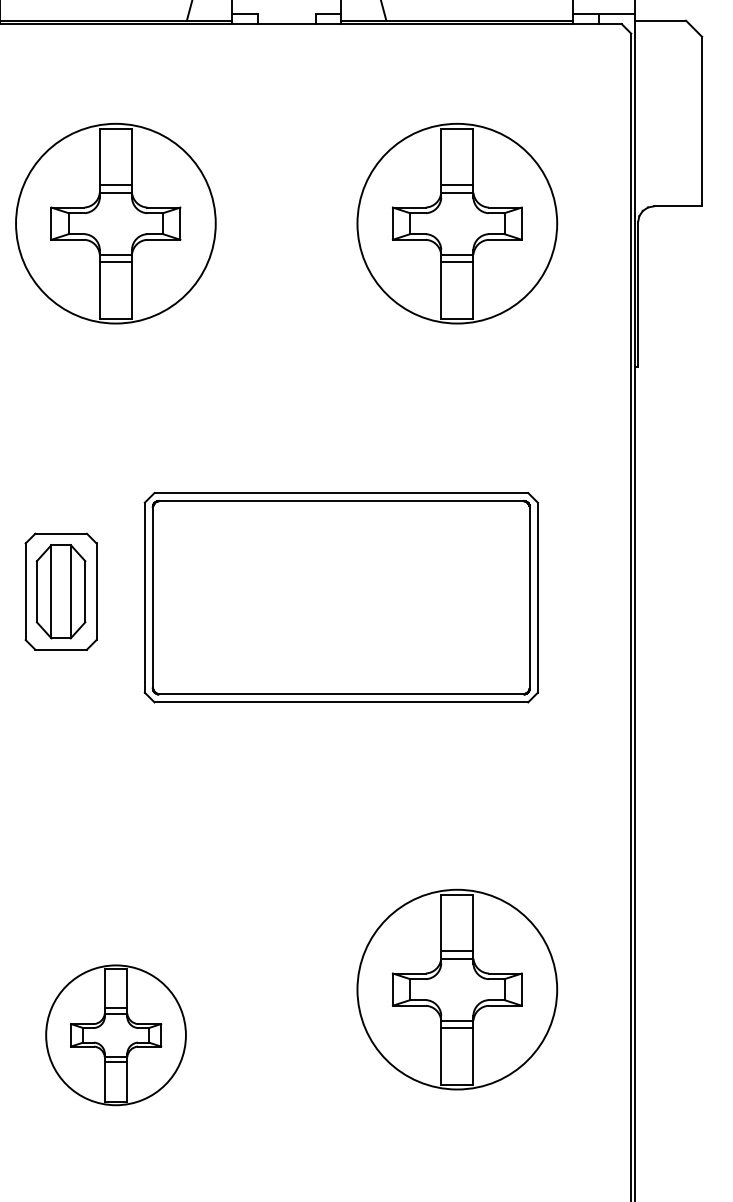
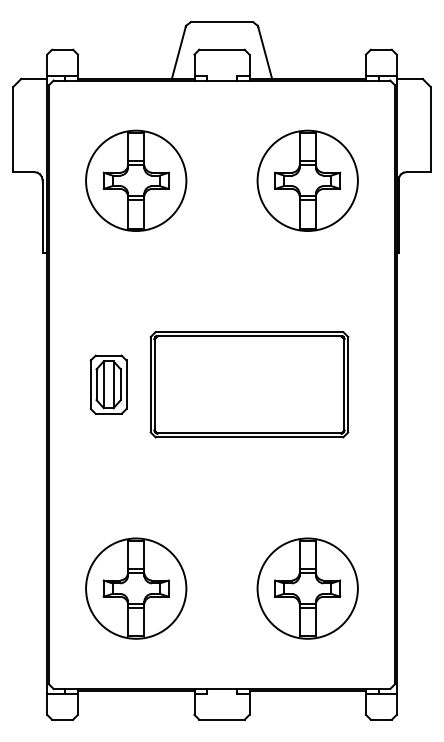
part: (60, 591) -> (108, 384), moved
part: (341, 597) -> (249, 384), moved
part: (456, 989) -> (307, 588), moved
part: (116, 1035) -> (136, 588), size x1.43

